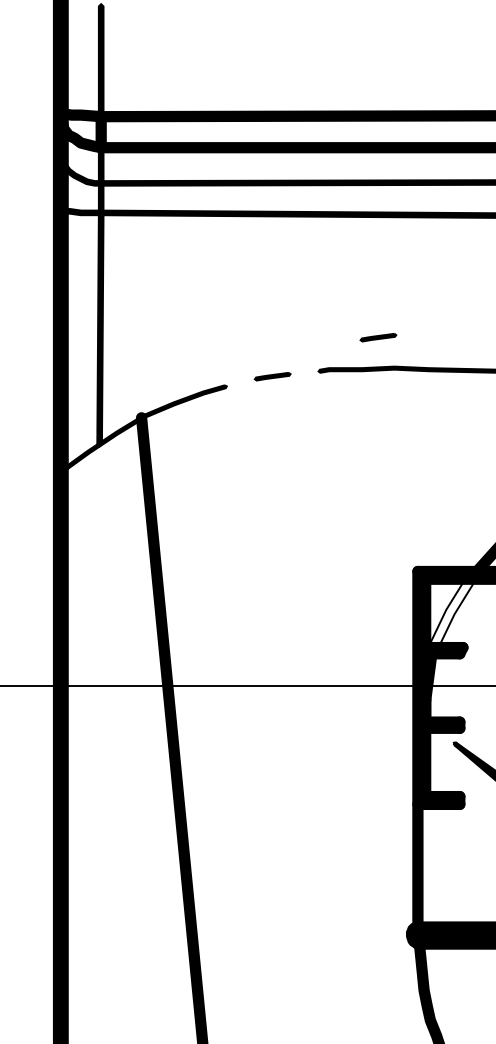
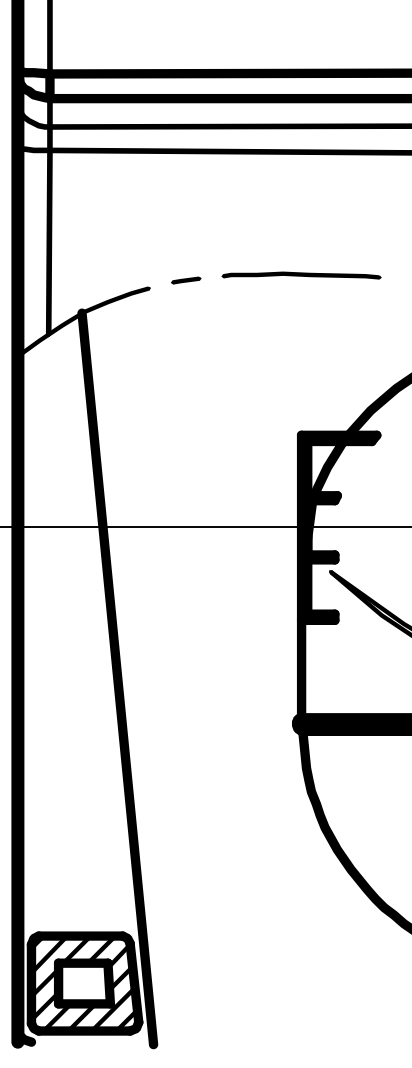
part: (378, 337) -> (270, 249), removed
fill: (451, 613) -> (328, 468), added

